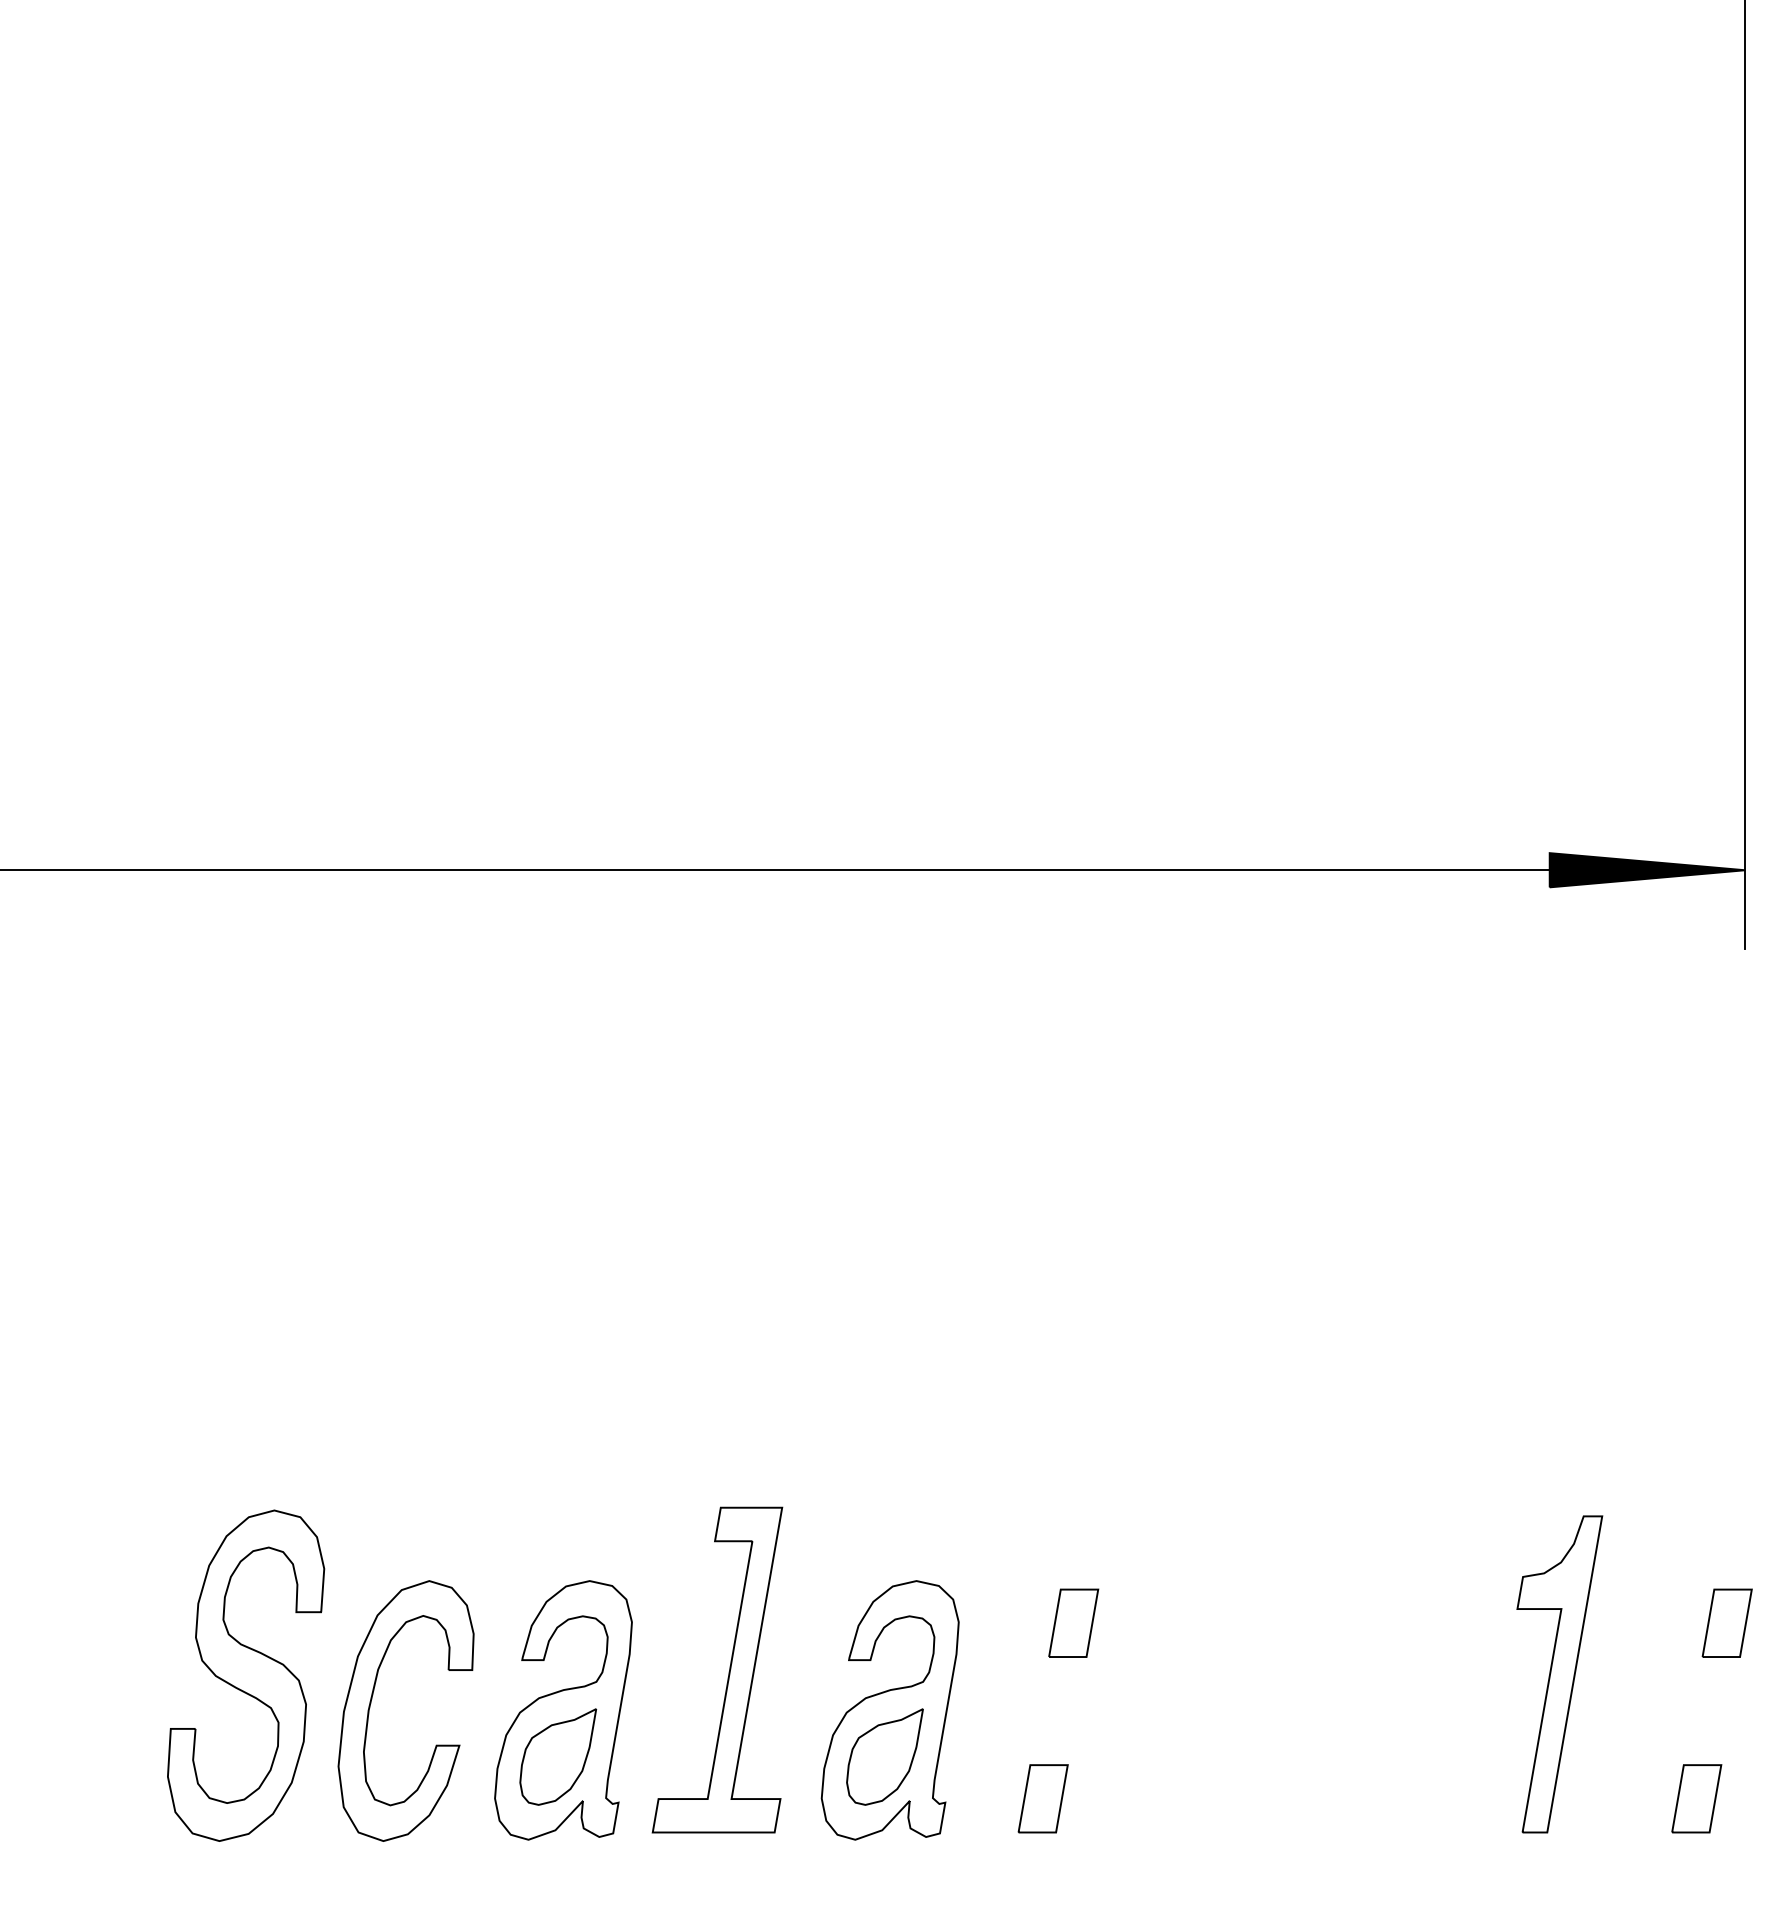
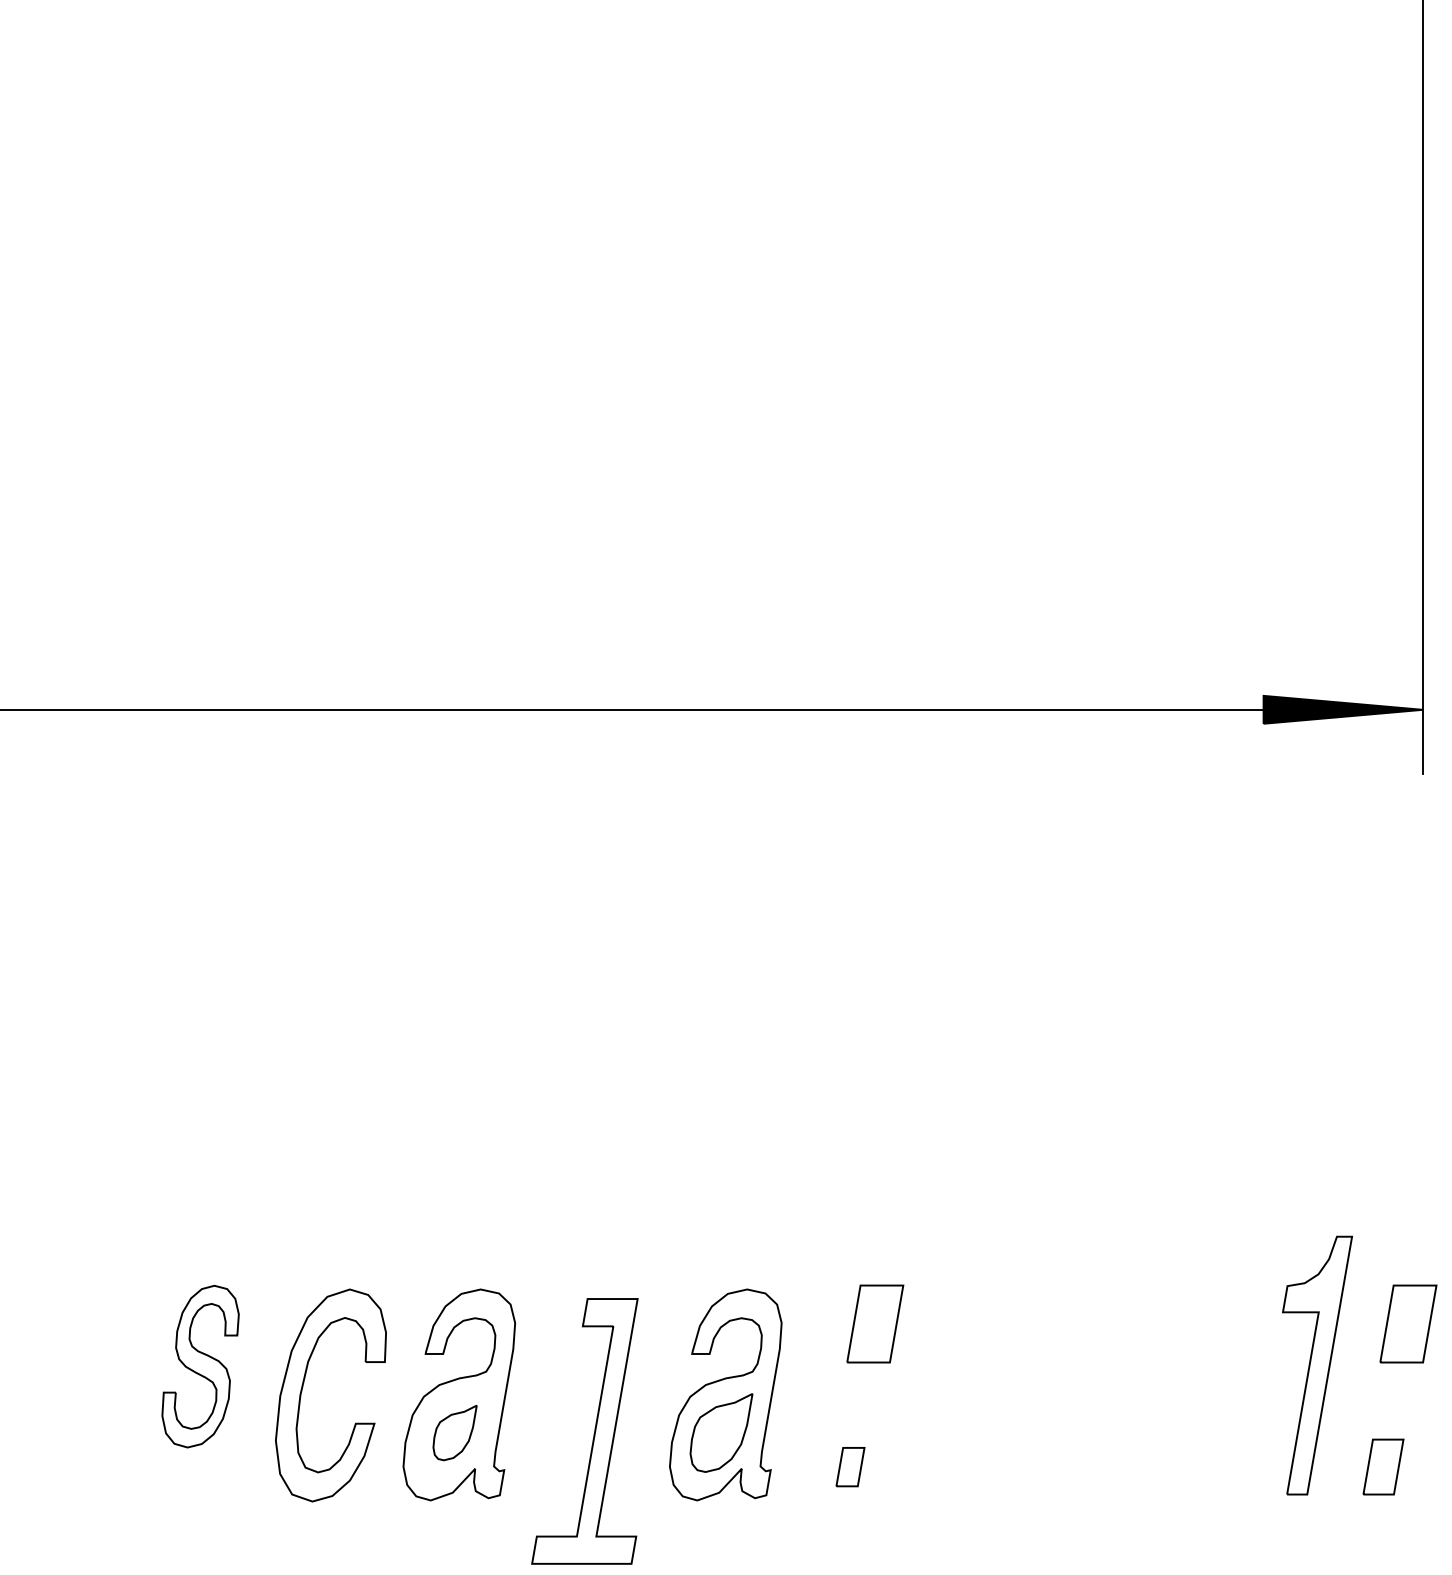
part: (1073, 1622) -> (875, 1323), size x1.4
part: (1726, 1622) -> (1407, 1323), size x1.4
part: (728, 1671) -> (593, 1432), moved
part: (1559, 1674) -> (1317, 1365), moved
part: (246, 1675) -> (200, 1366), size x0.6
part: (558, 1756) -> (455, 1432), size x0.7
part: (1042, 1798) -> (849, 1466), size x0.7

